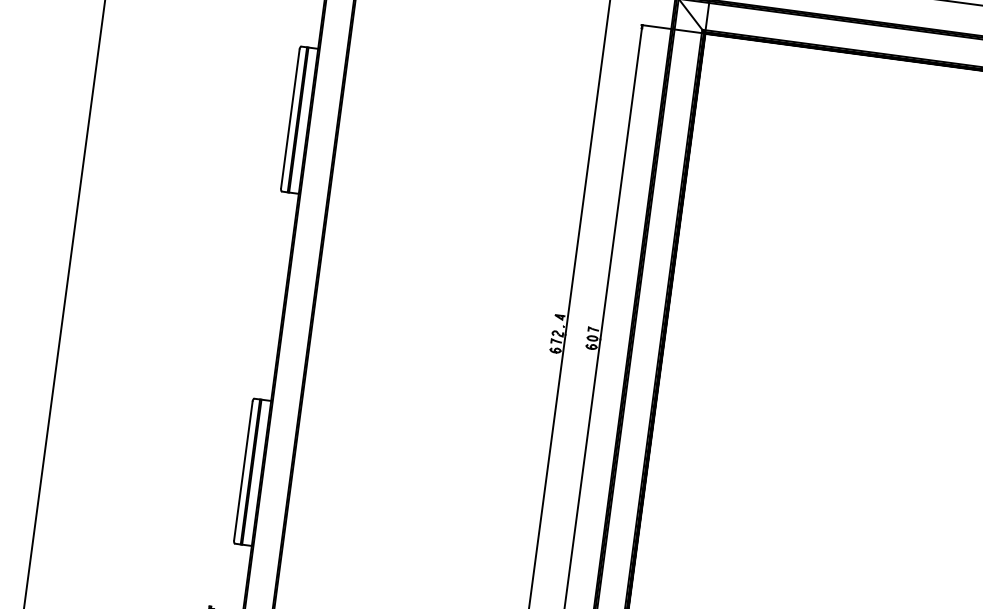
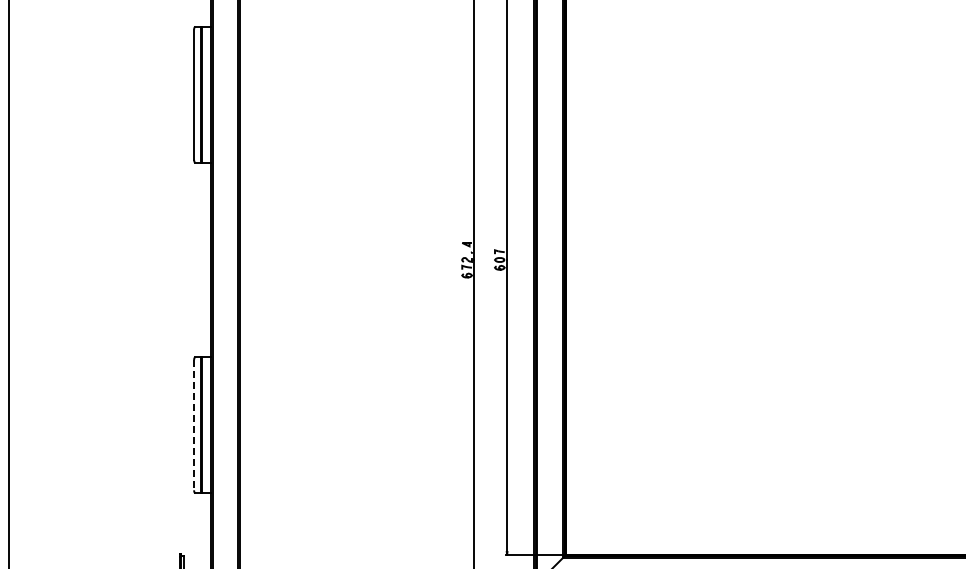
line: (243, 471) -> (194, 425), solid -> dashed

